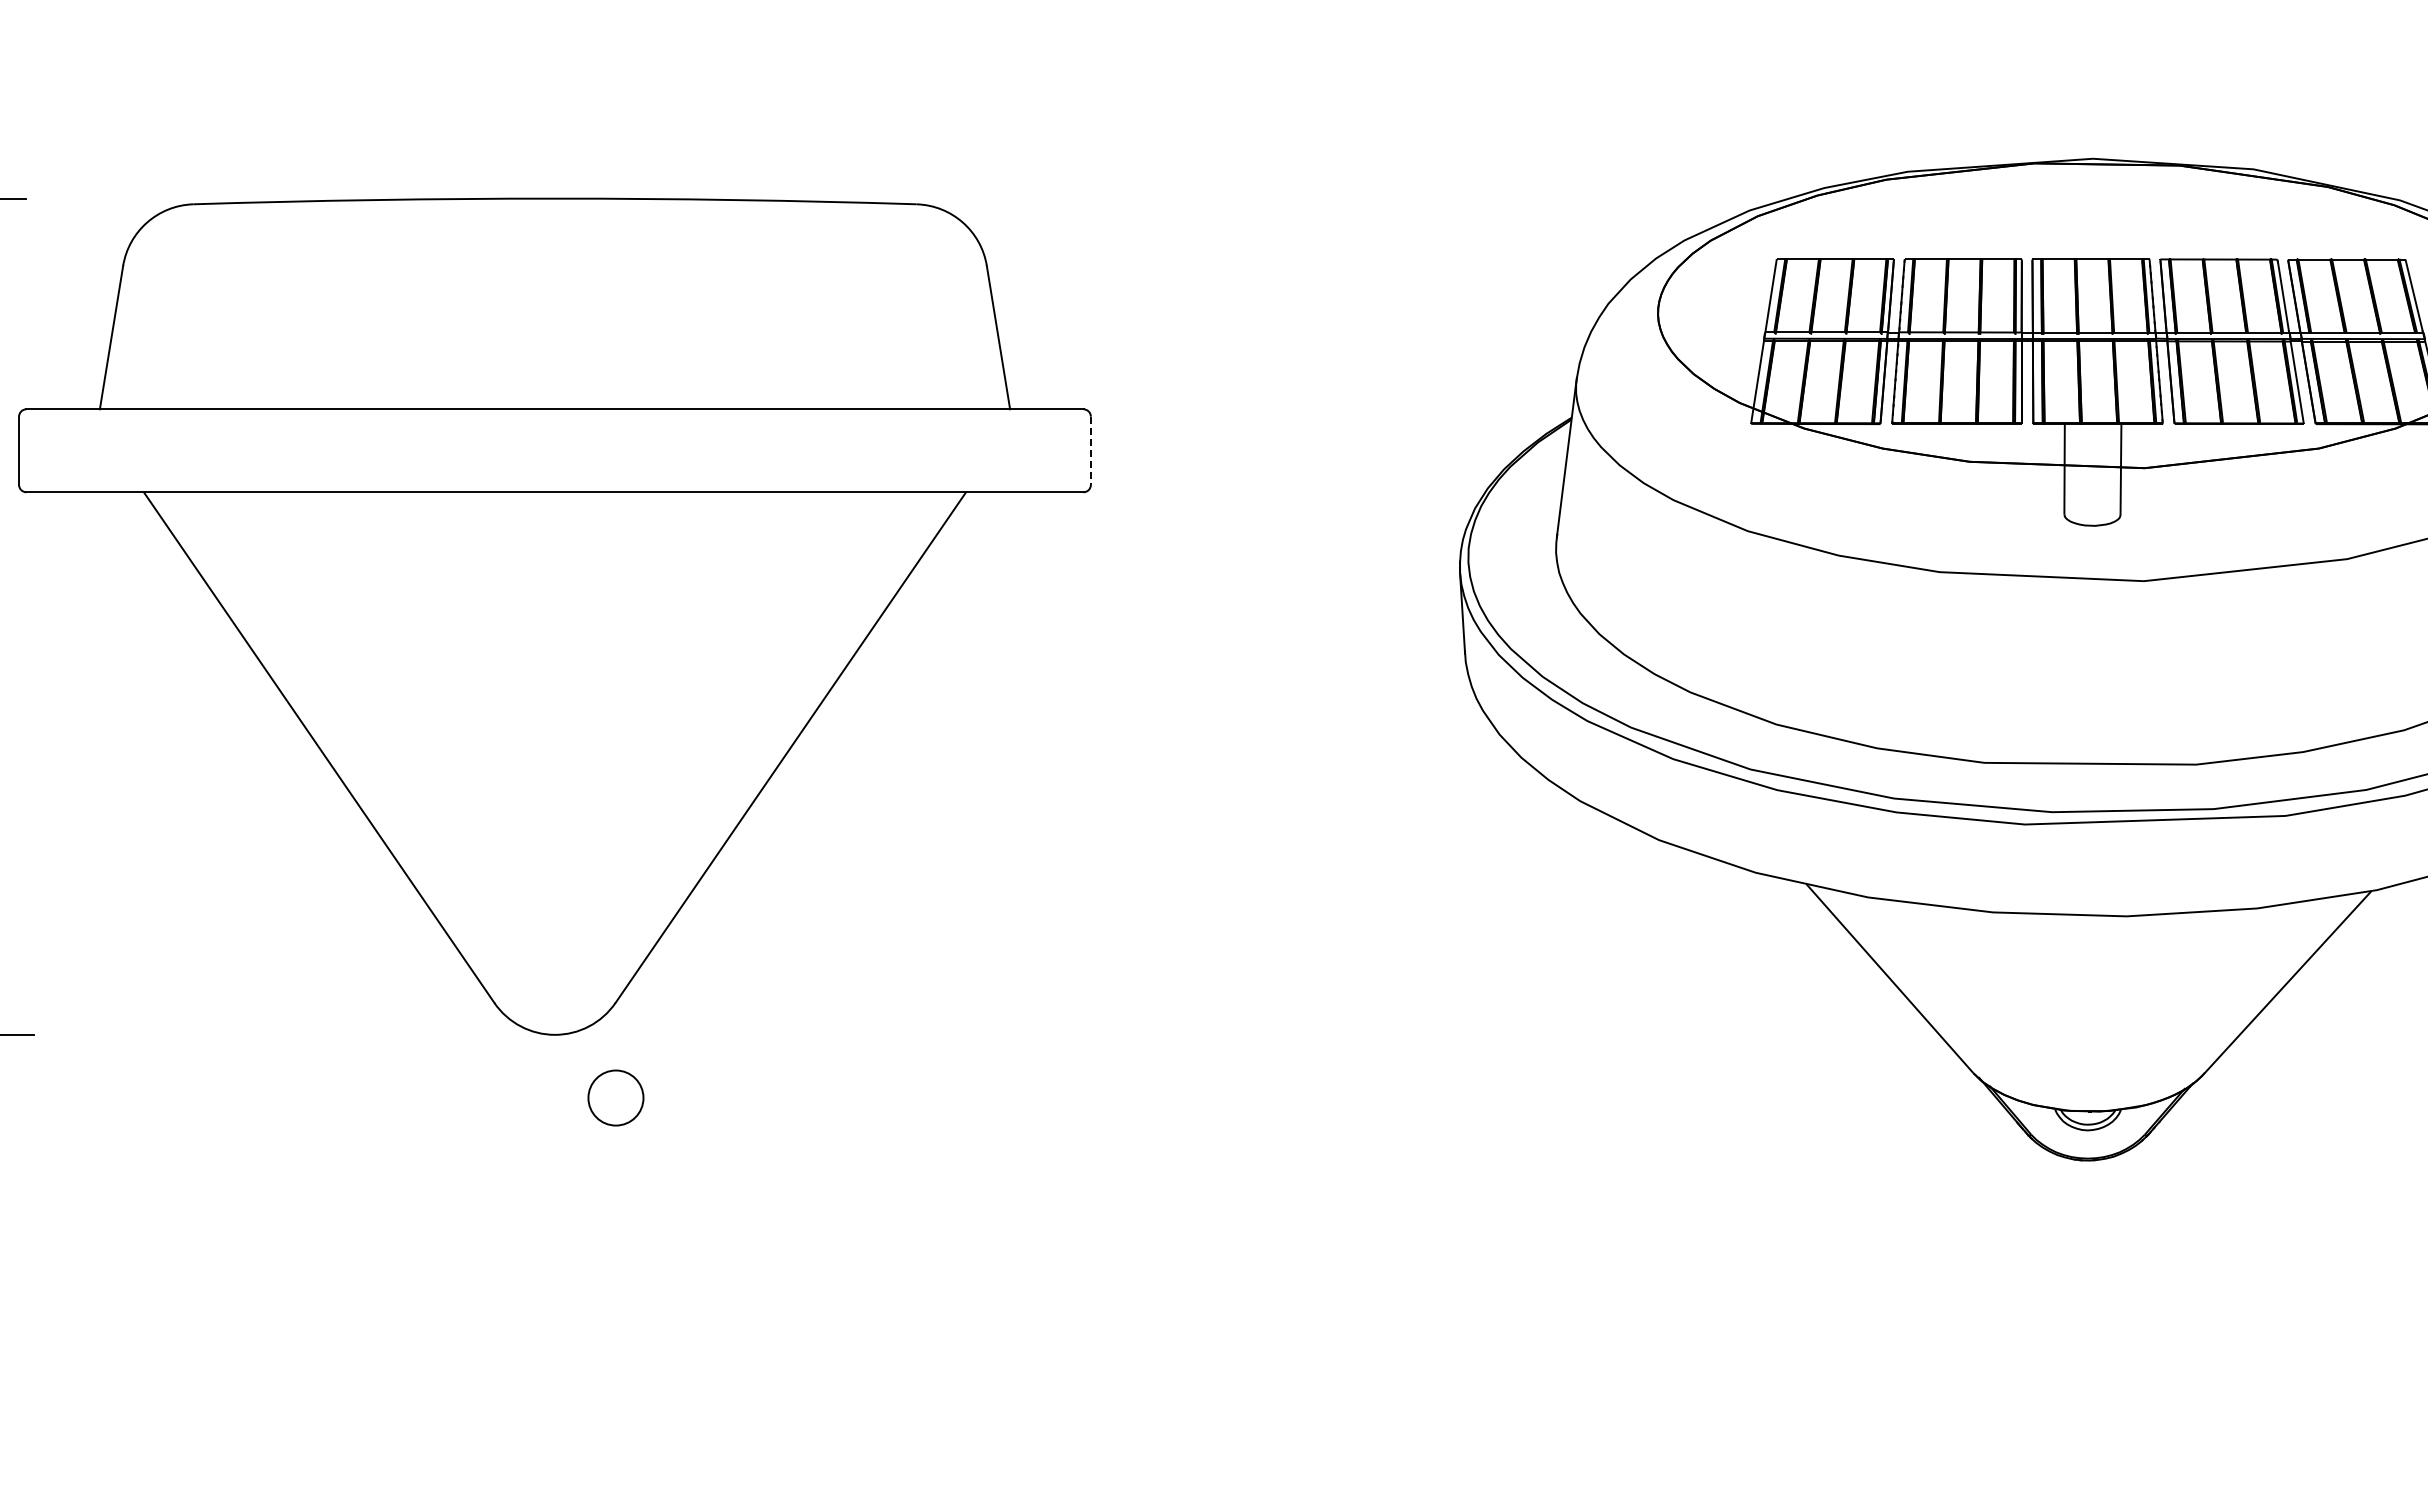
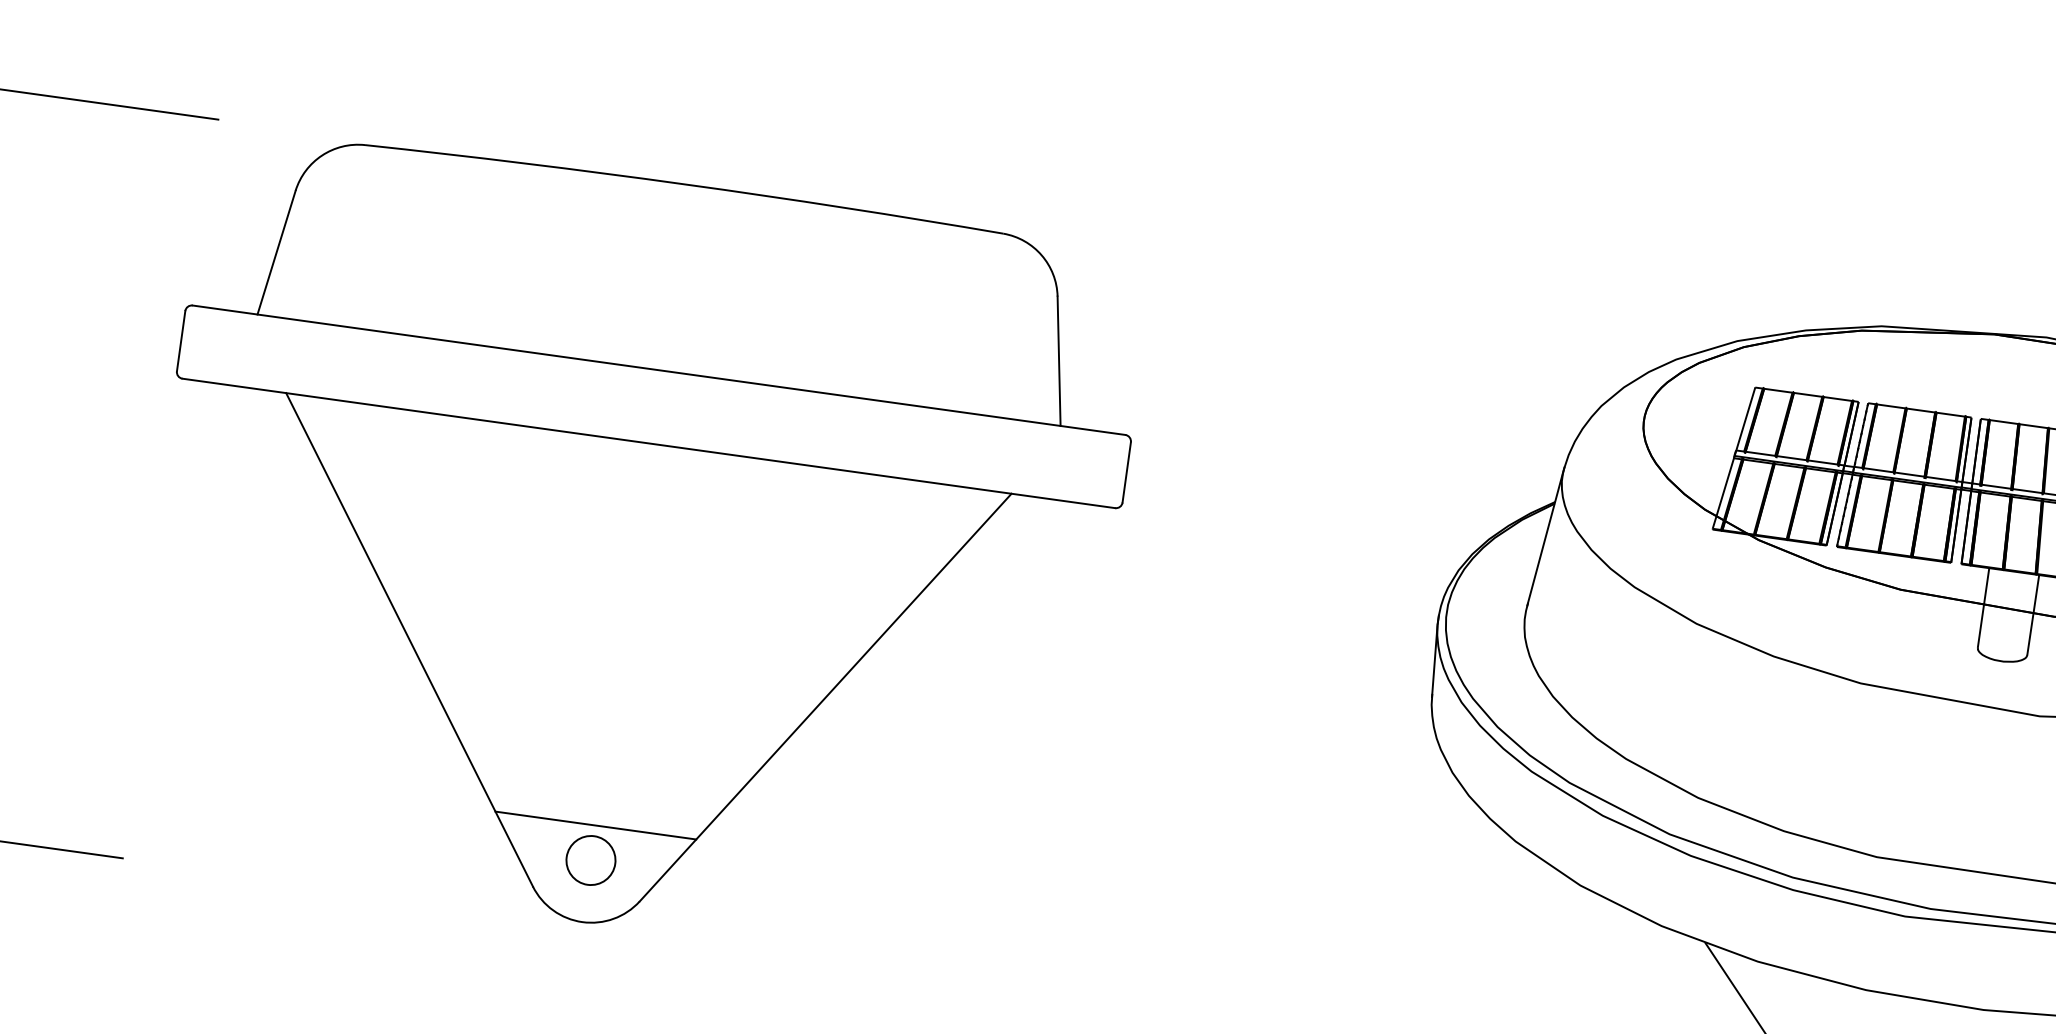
line: (1090, 451) -> (1126, 473), dashed -> solid
line: (554, 925) -> (595, 825), added
circle: (615, 1097) -> (590, 859), moved

